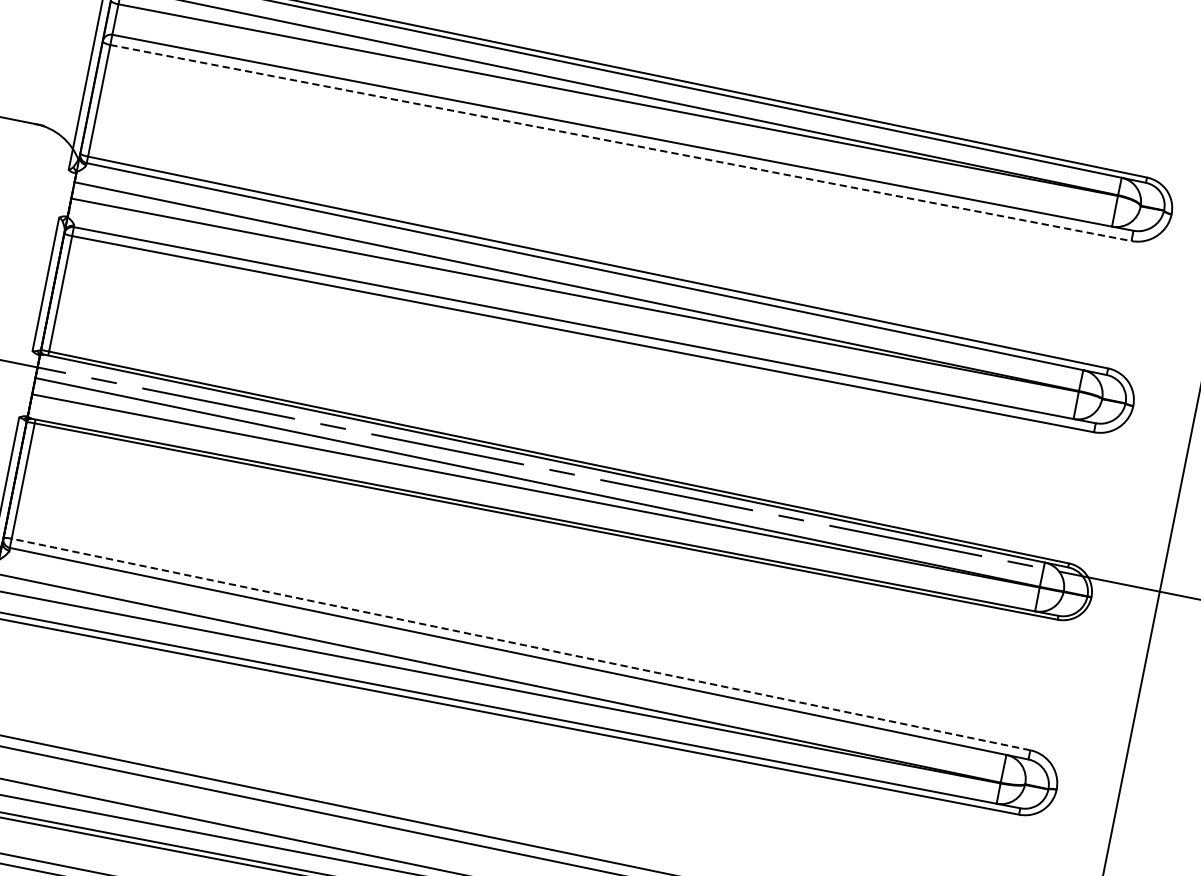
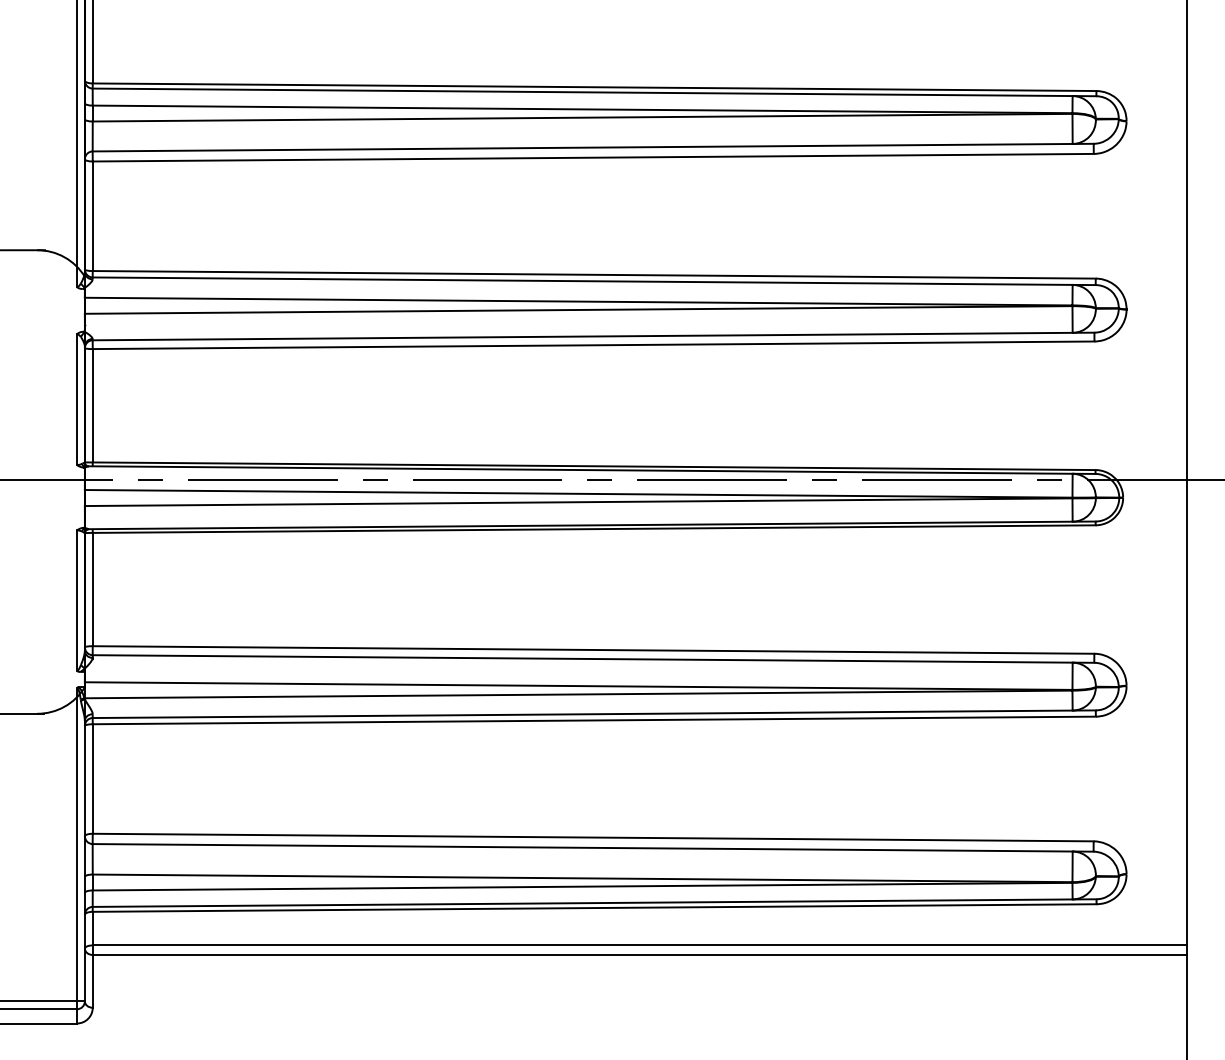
line: (621, 142) -> (593, 157), dashed -> solid
line: (521, 644) -> (593, 649), dashed -> solid

